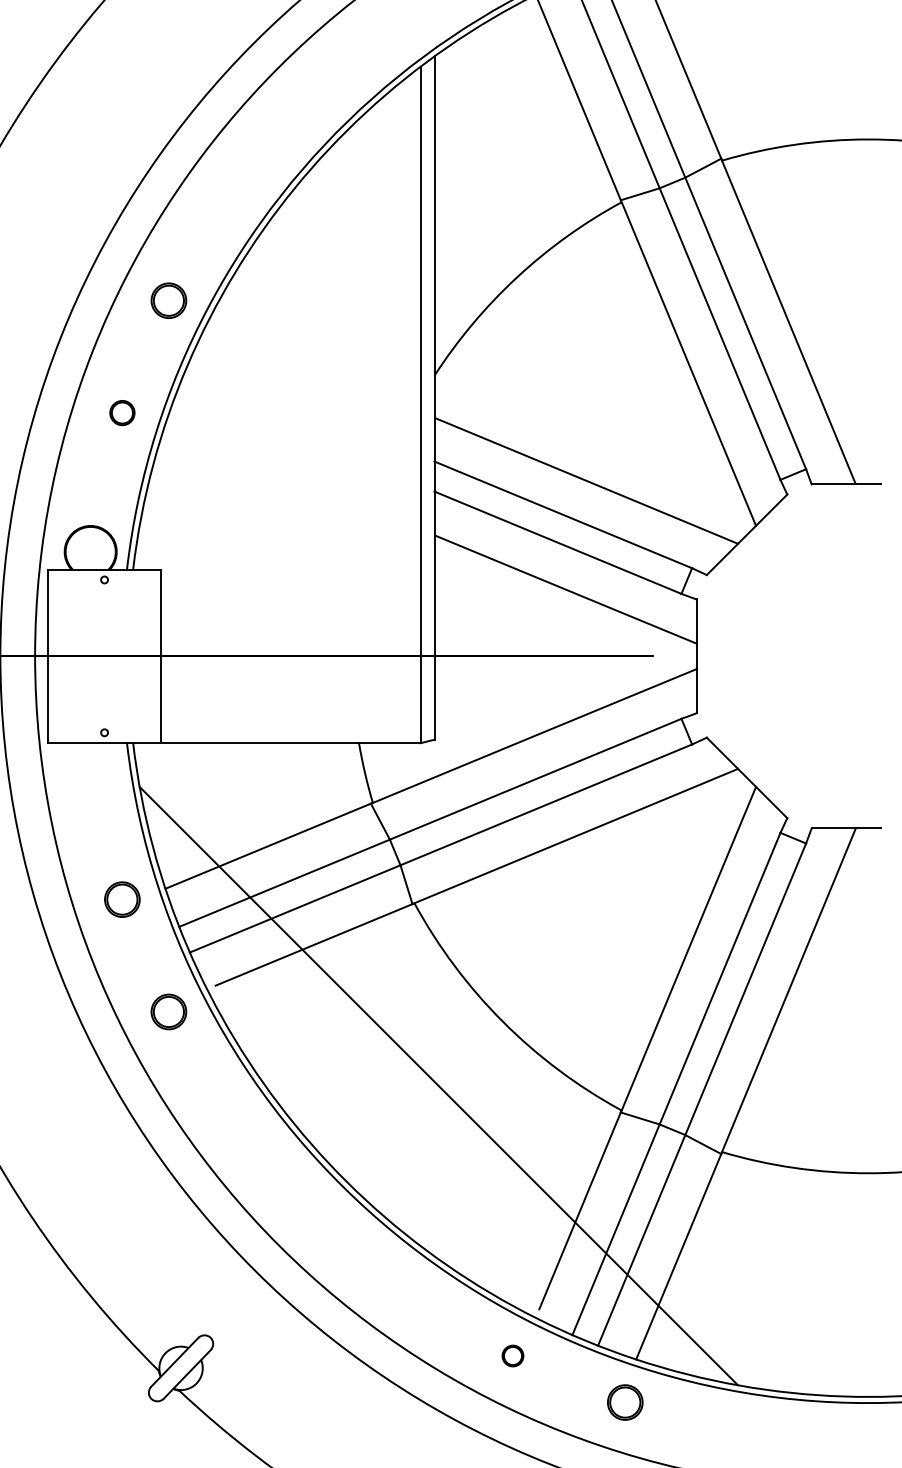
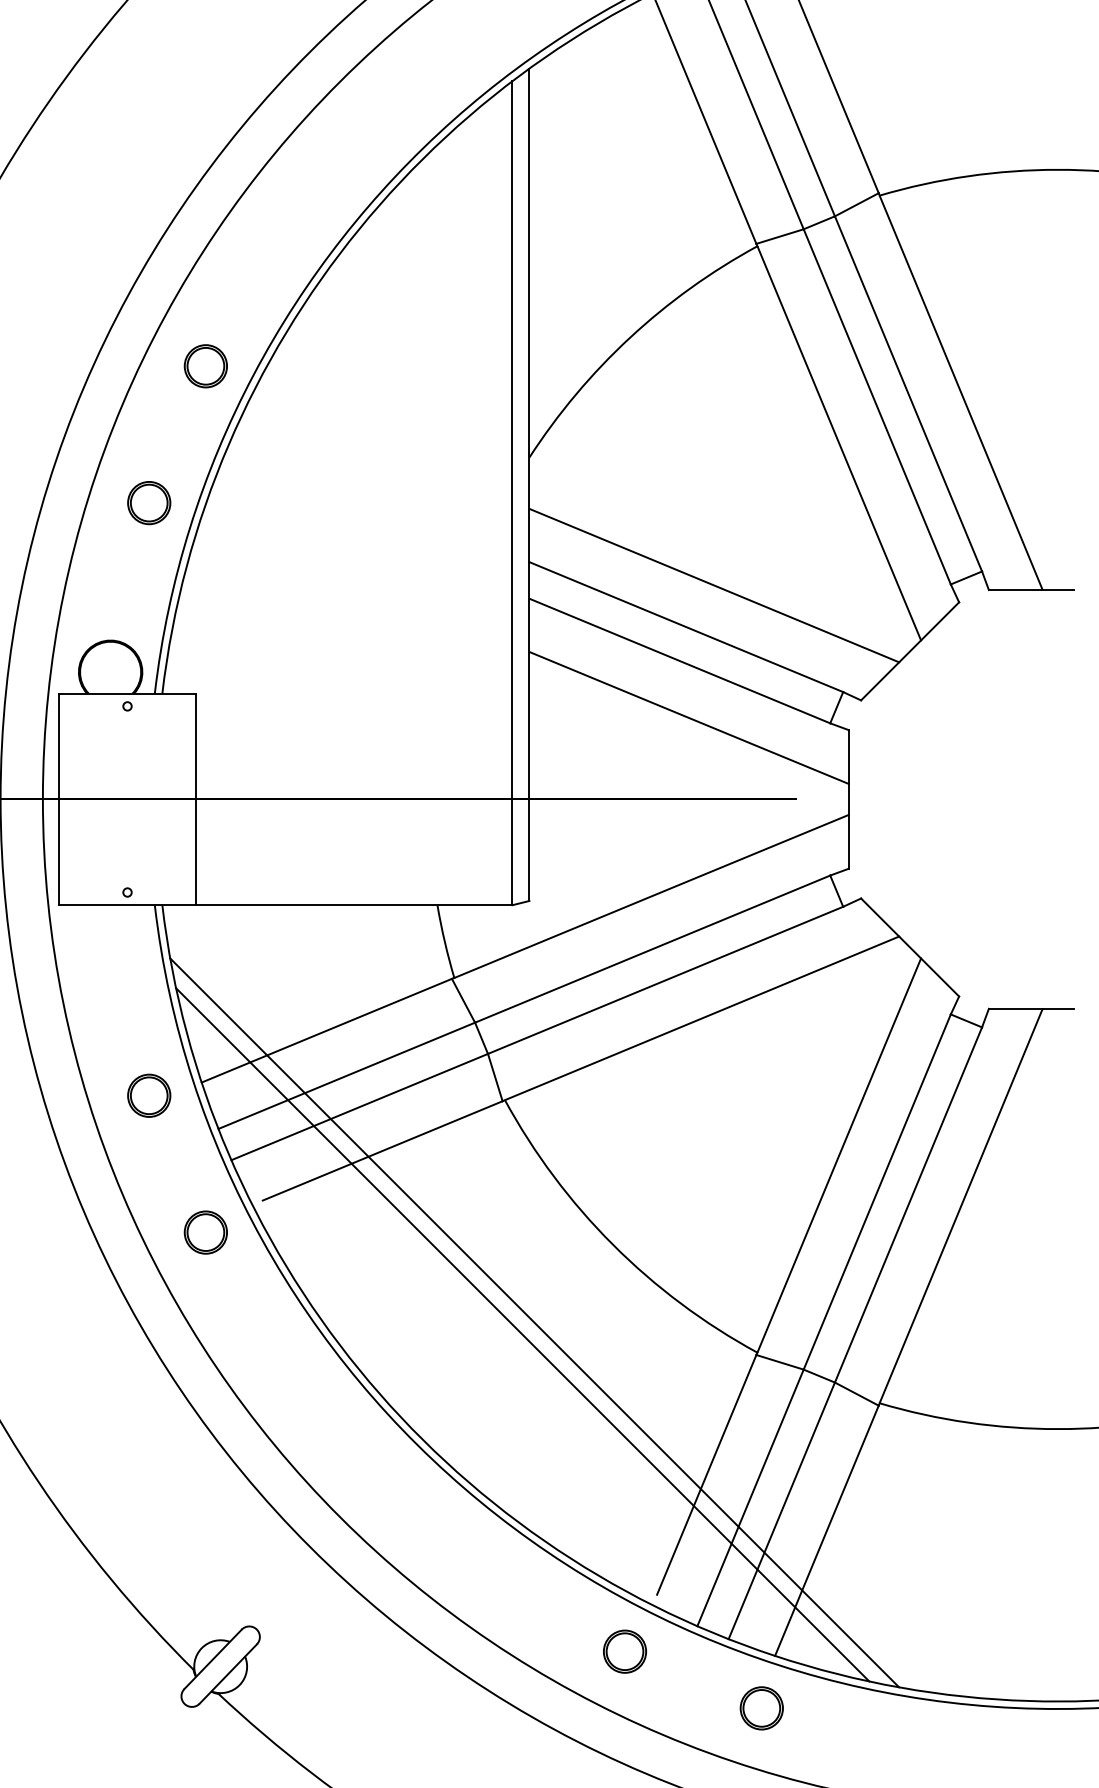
part: (122, 412) -> (149, 502), size x1.43
line: (428, 1095) -> (522, 1334), added
part: (512, 1355) -> (624, 1651), size x1.67

